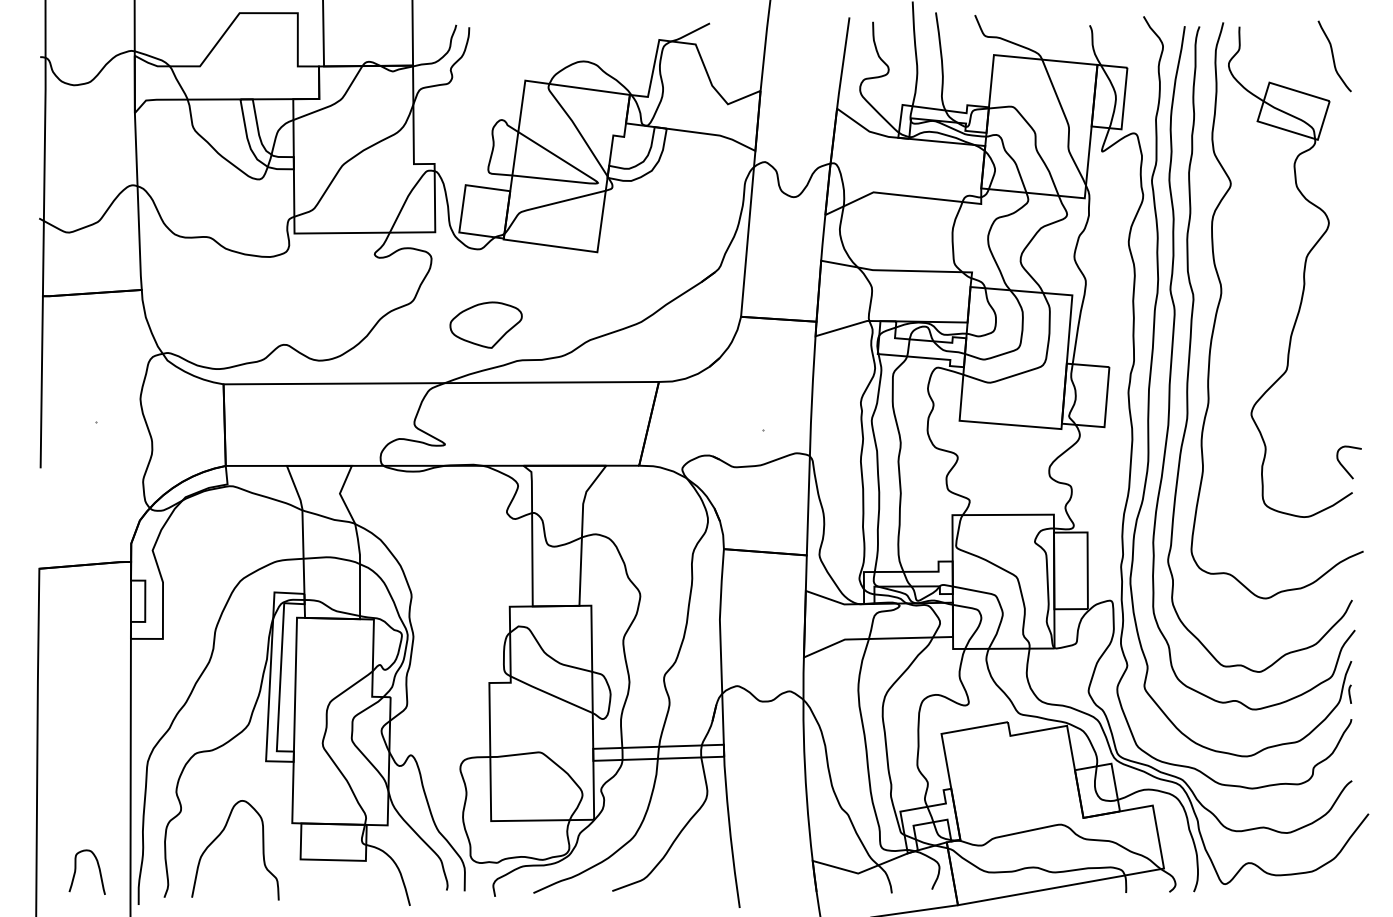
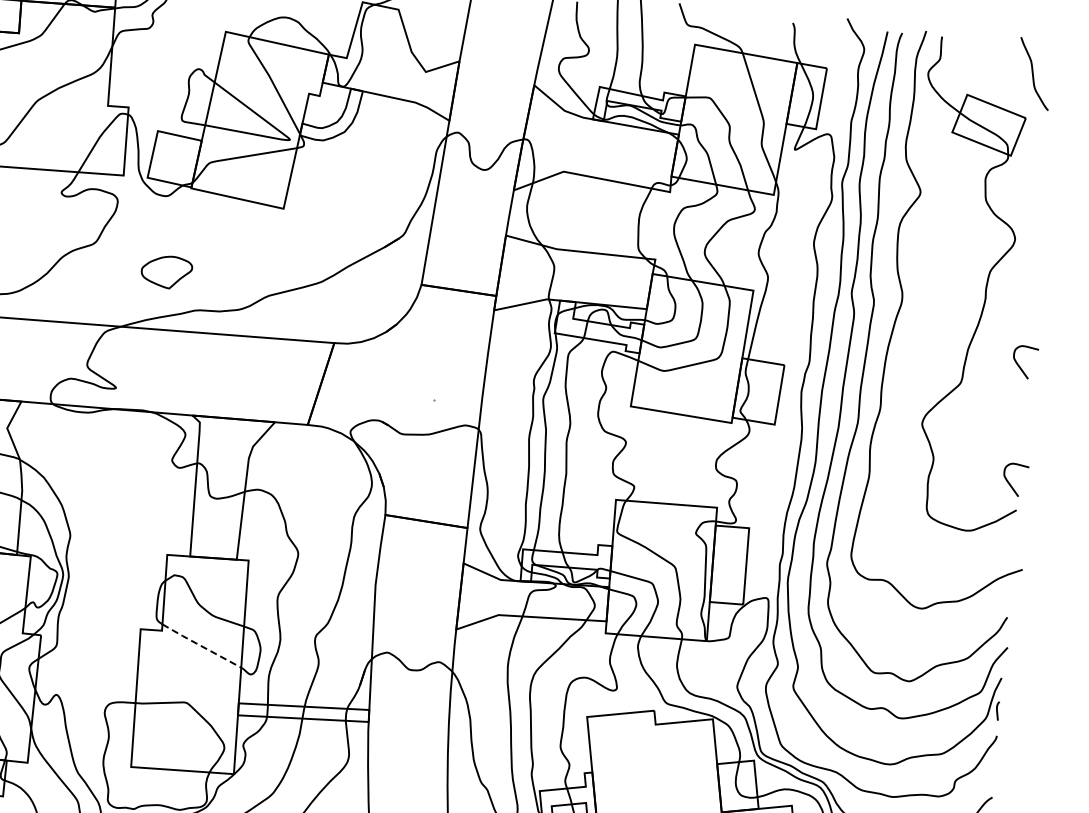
part: (485, 324) -> (166, 271), size x0.7
curve: (1344, 348) -> (1020, 365), added
line: (550, 694) -> (200, 645), solid -> dashed

